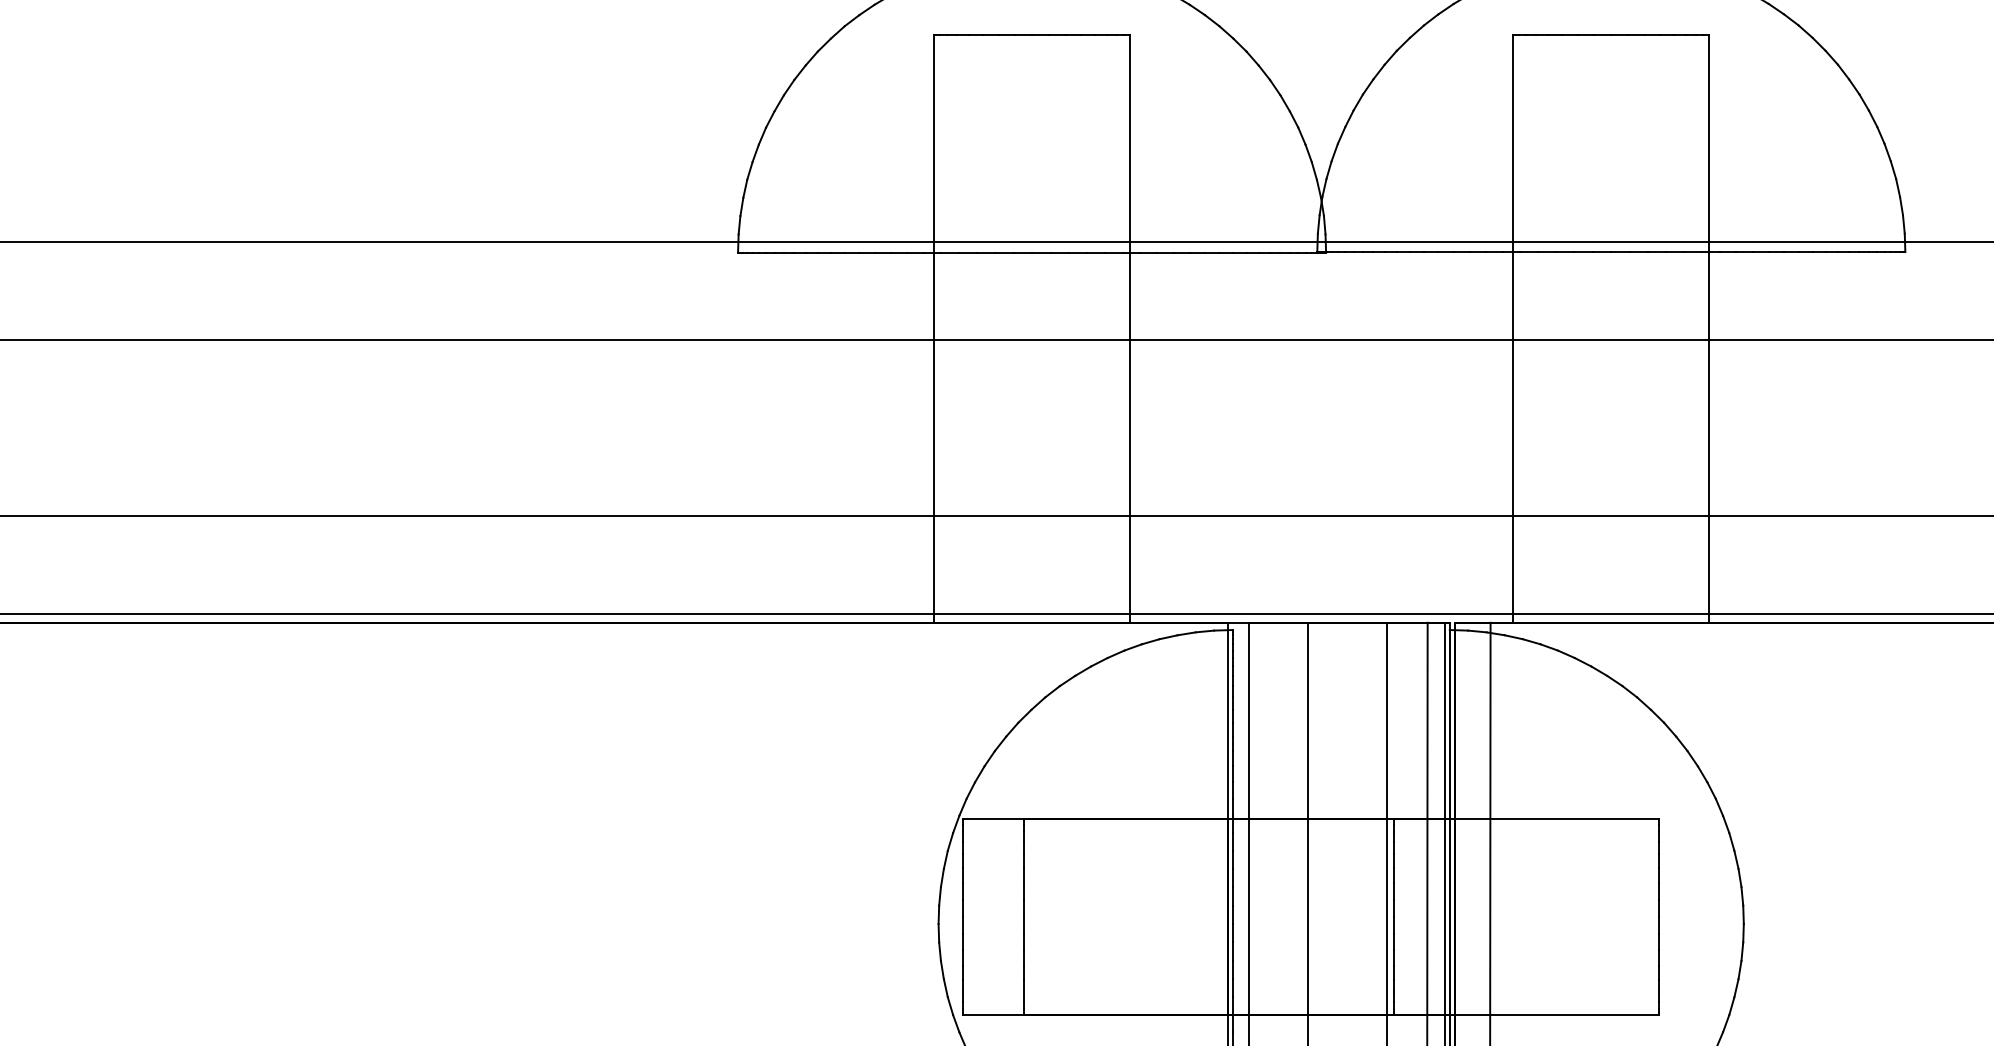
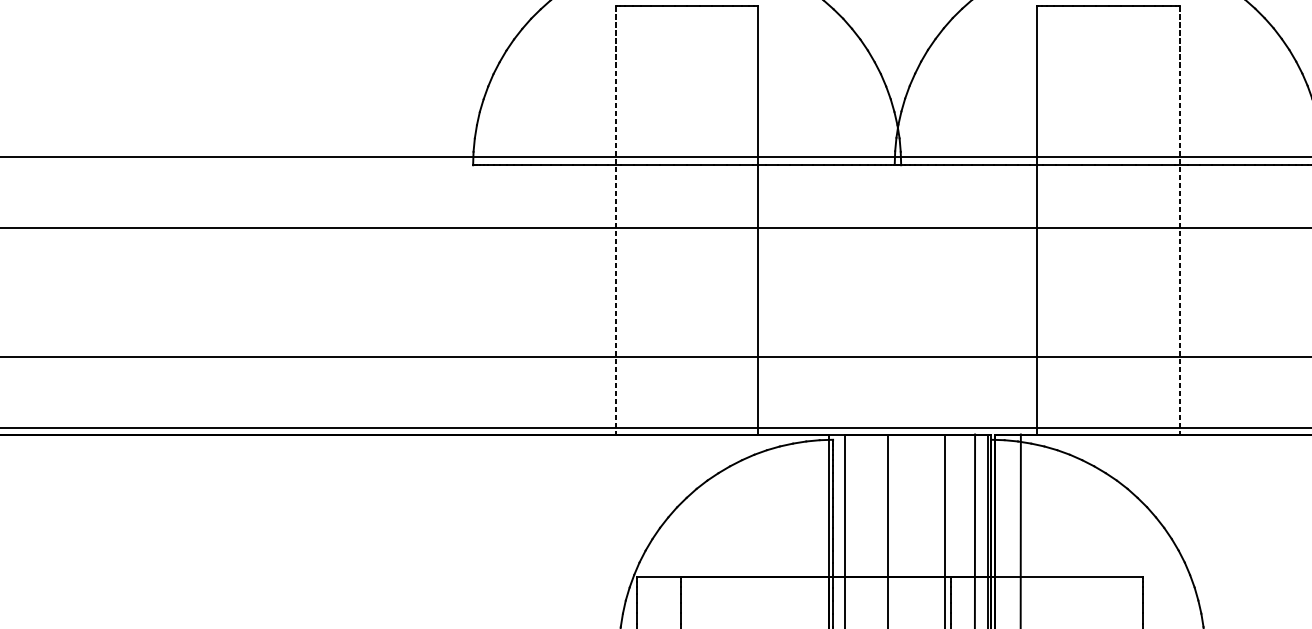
line: (934, 329) -> (616, 221), solid -> dashed
line: (1709, 329) -> (1180, 221), solid -> dashed

